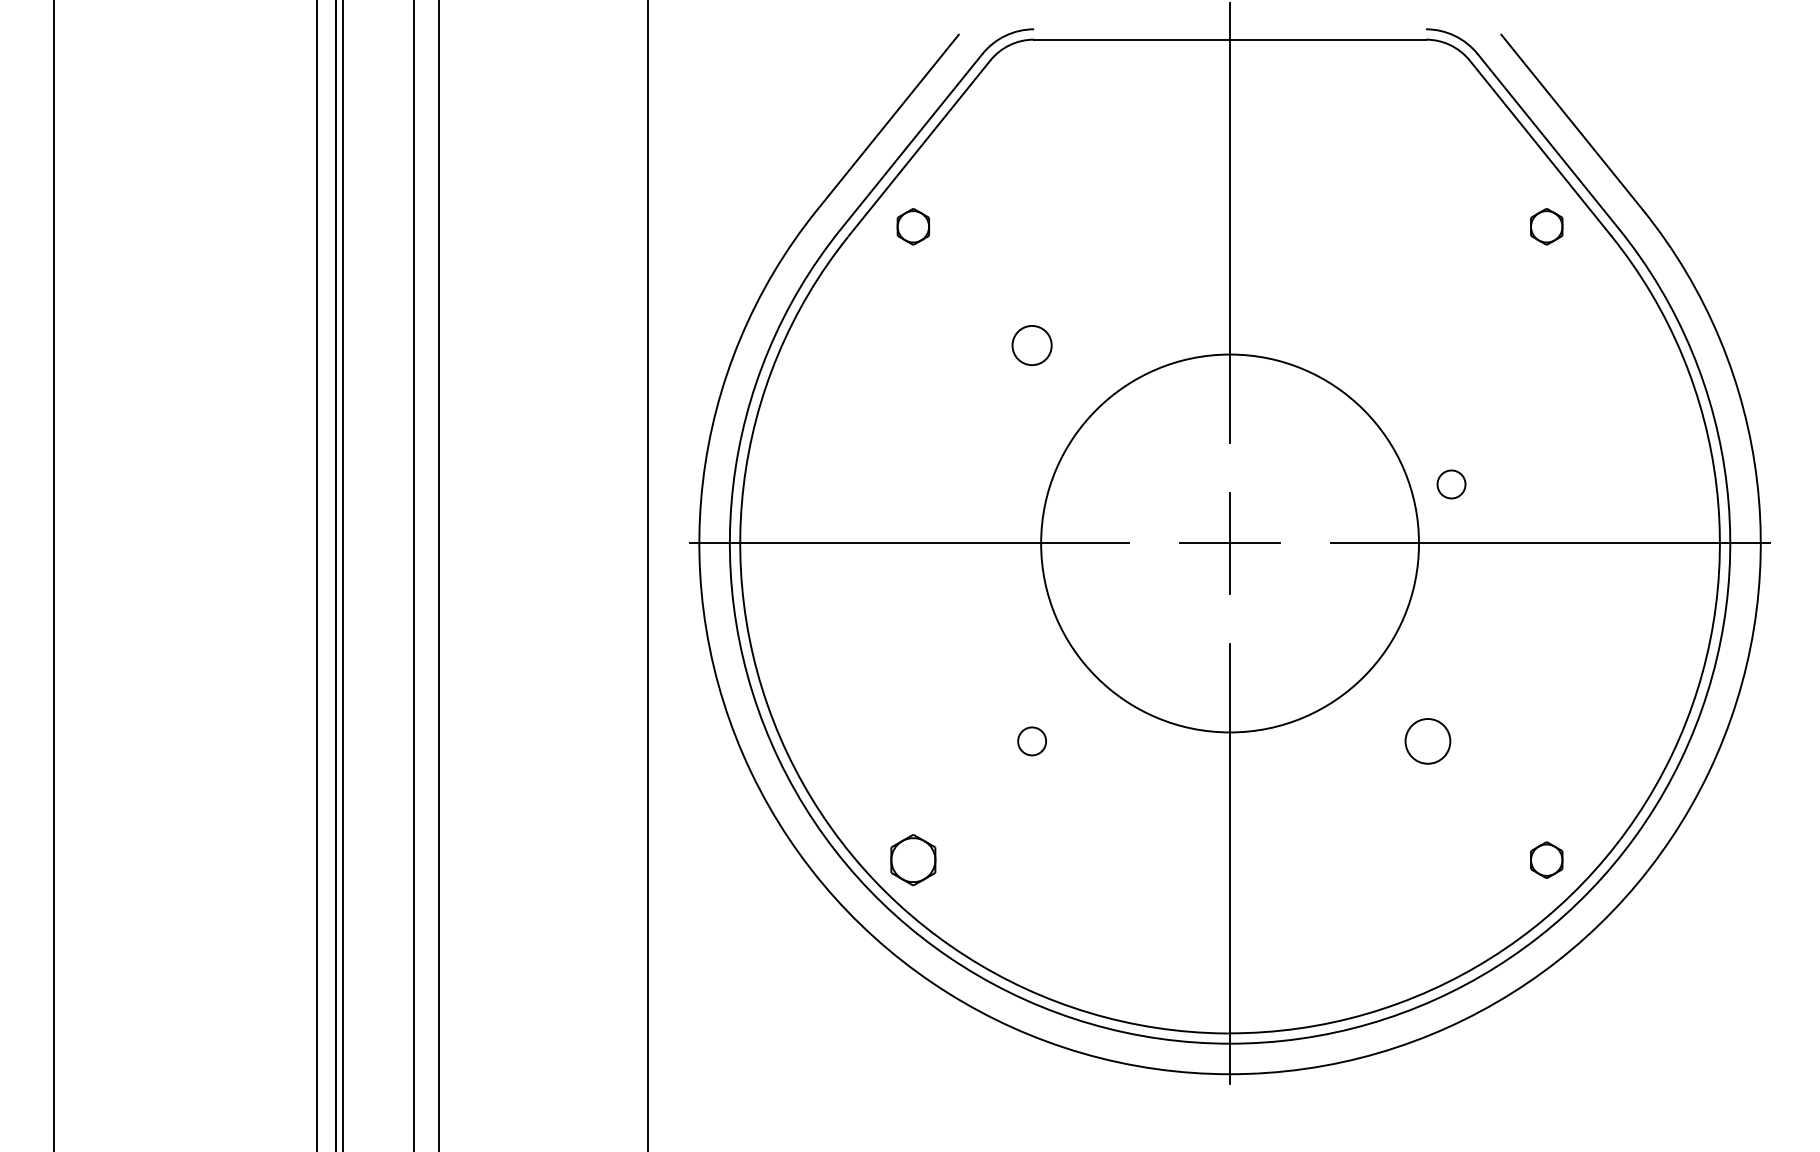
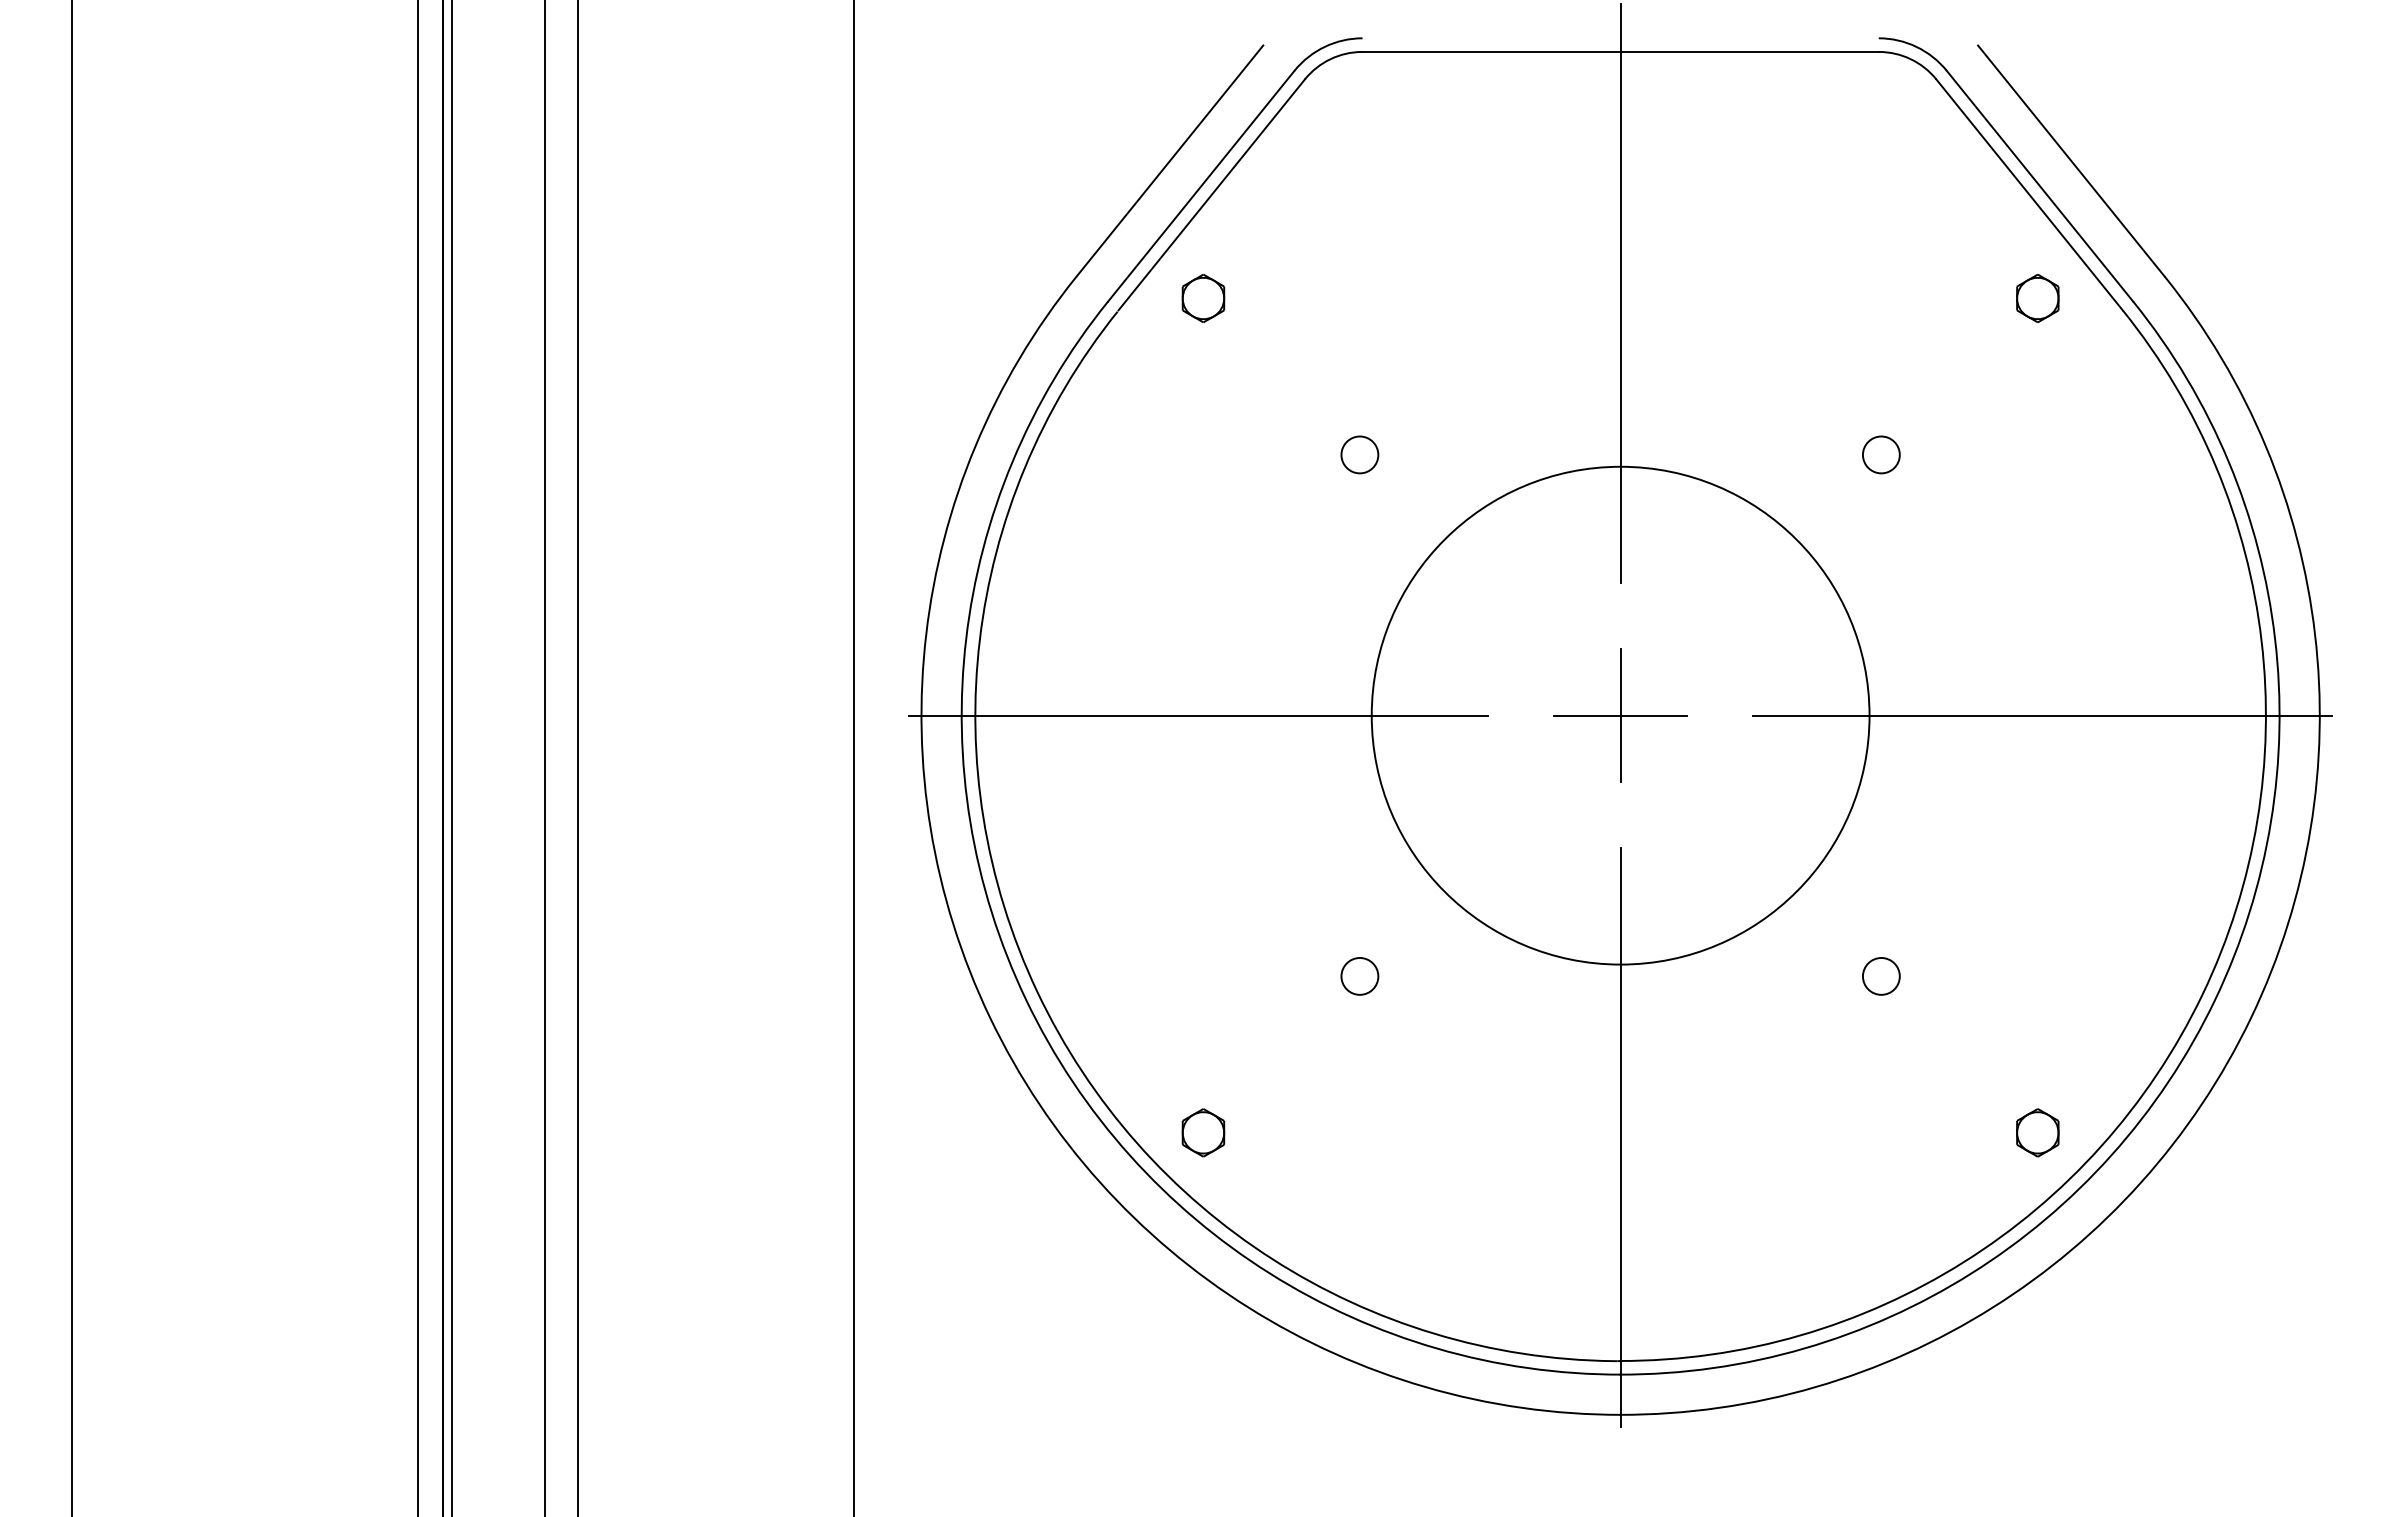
circle: (1031, 345) -> (1359, 454), size x0.71
circle: (1451, 484) -> (1881, 454), moved
circle: (1428, 741) -> (1881, 976), size x0.62
part: (913, 859) -> (1203, 1132), size x0.71

